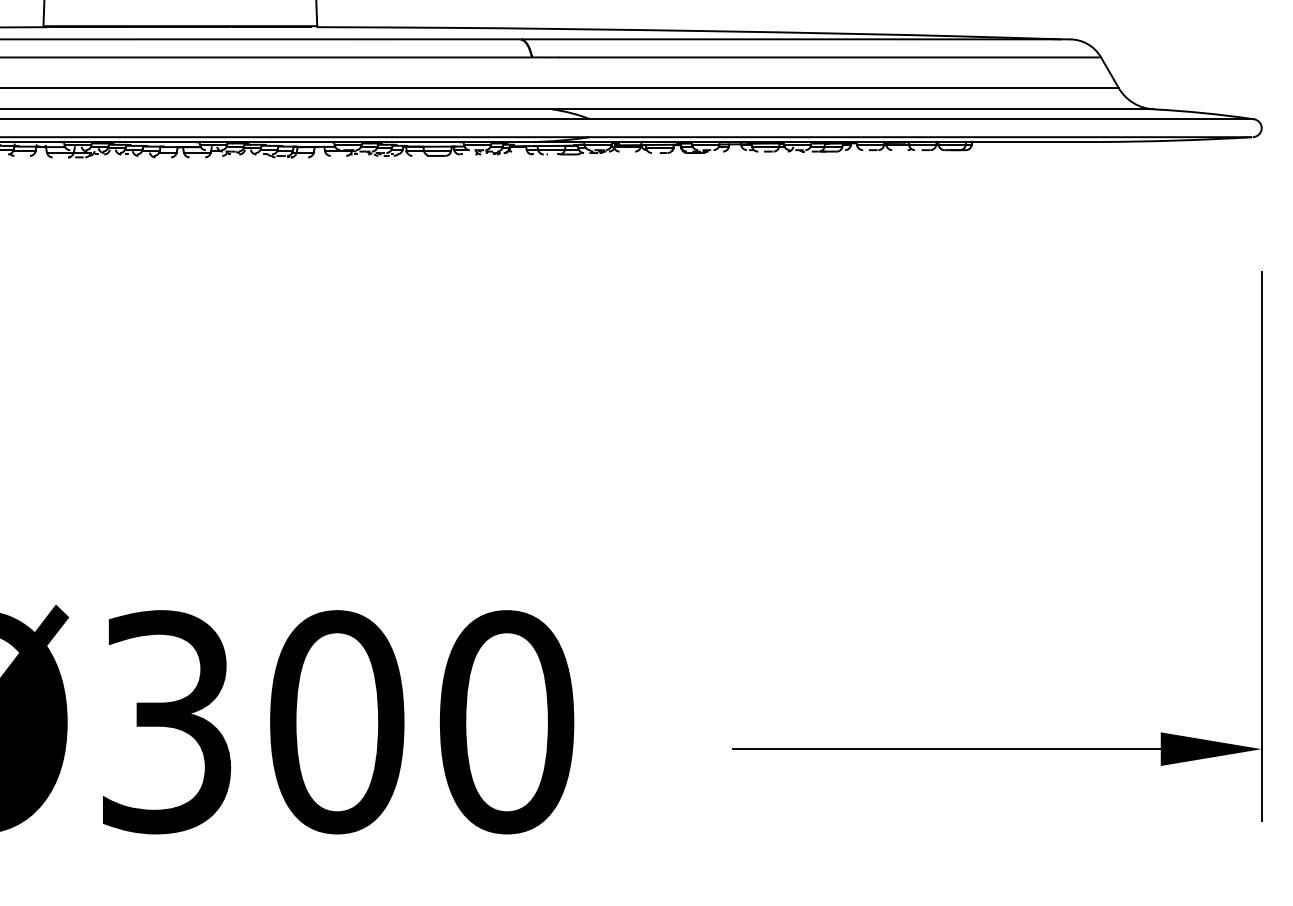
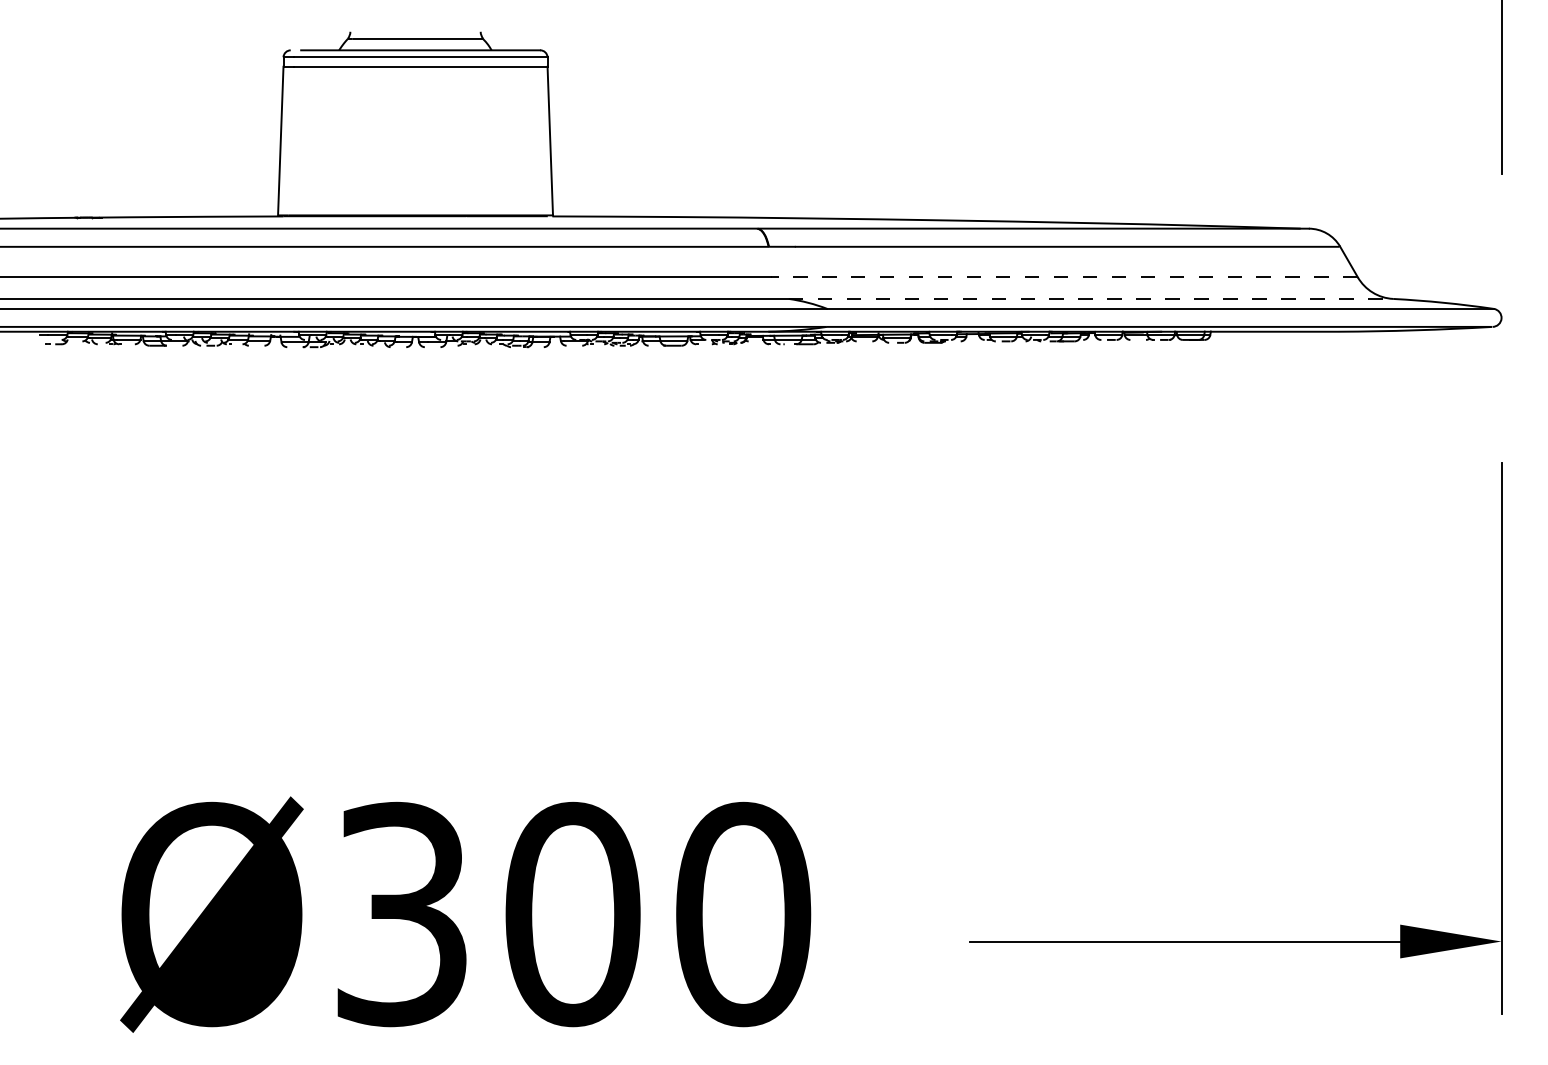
line: (826, 87) -> (1064, 277), solid -> dashed
line: (853, 108) -> (1091, 298), solid -> dashed

